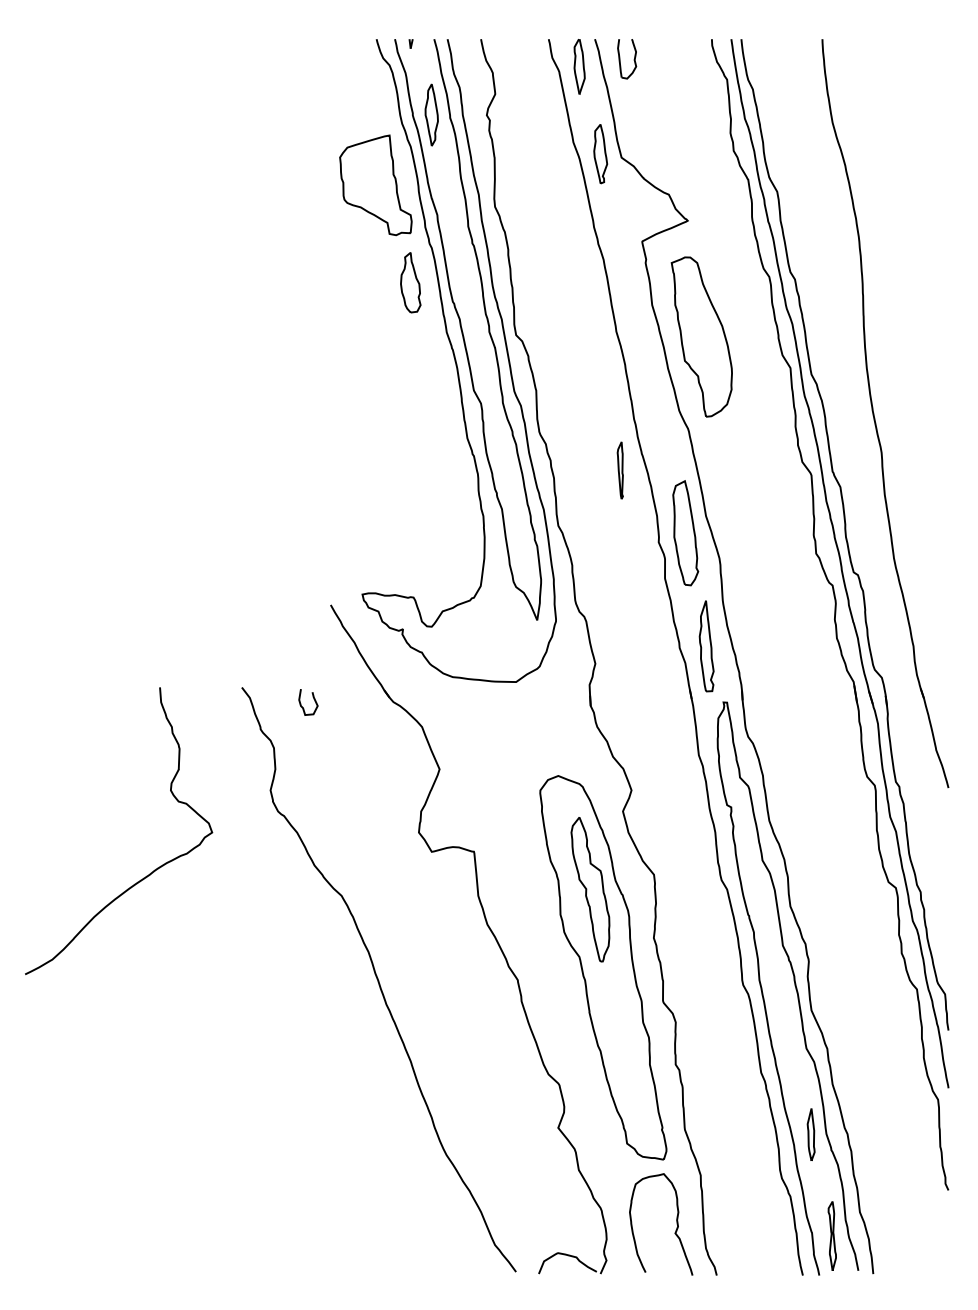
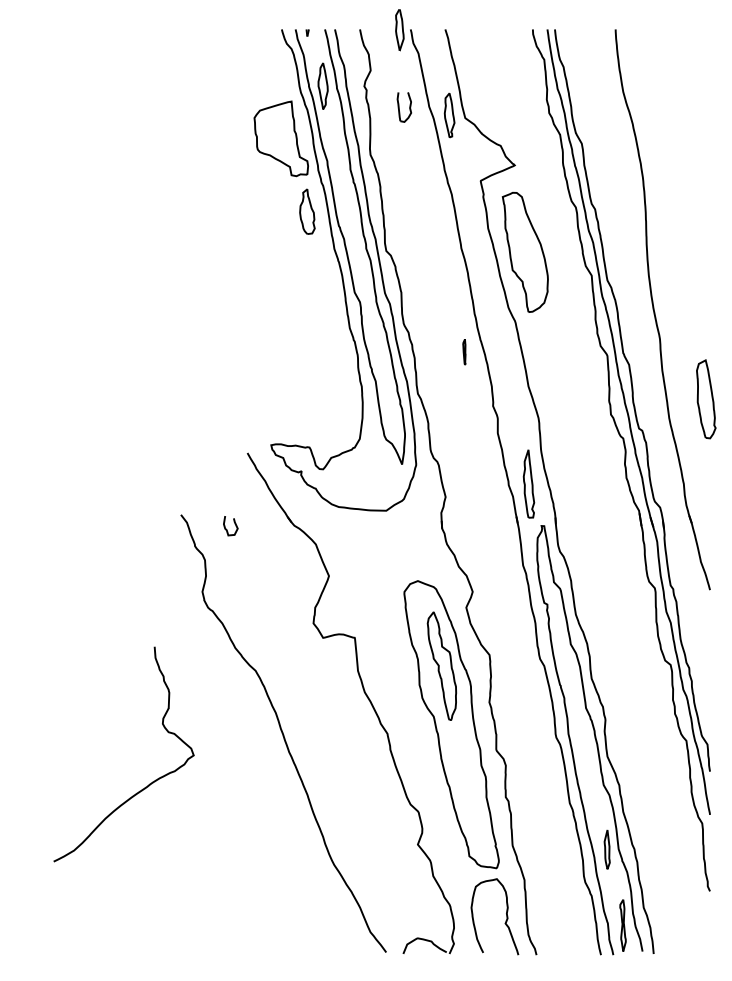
part: (627, 59) -> (404, 107), moved
part: (579, 67) -> (399, 30), moved
part: (620, 469) -> (464, 351), size x0.6
part: (686, 533) -> (706, 399), moved
curve: (147, 874) -> (145, 786), moved

